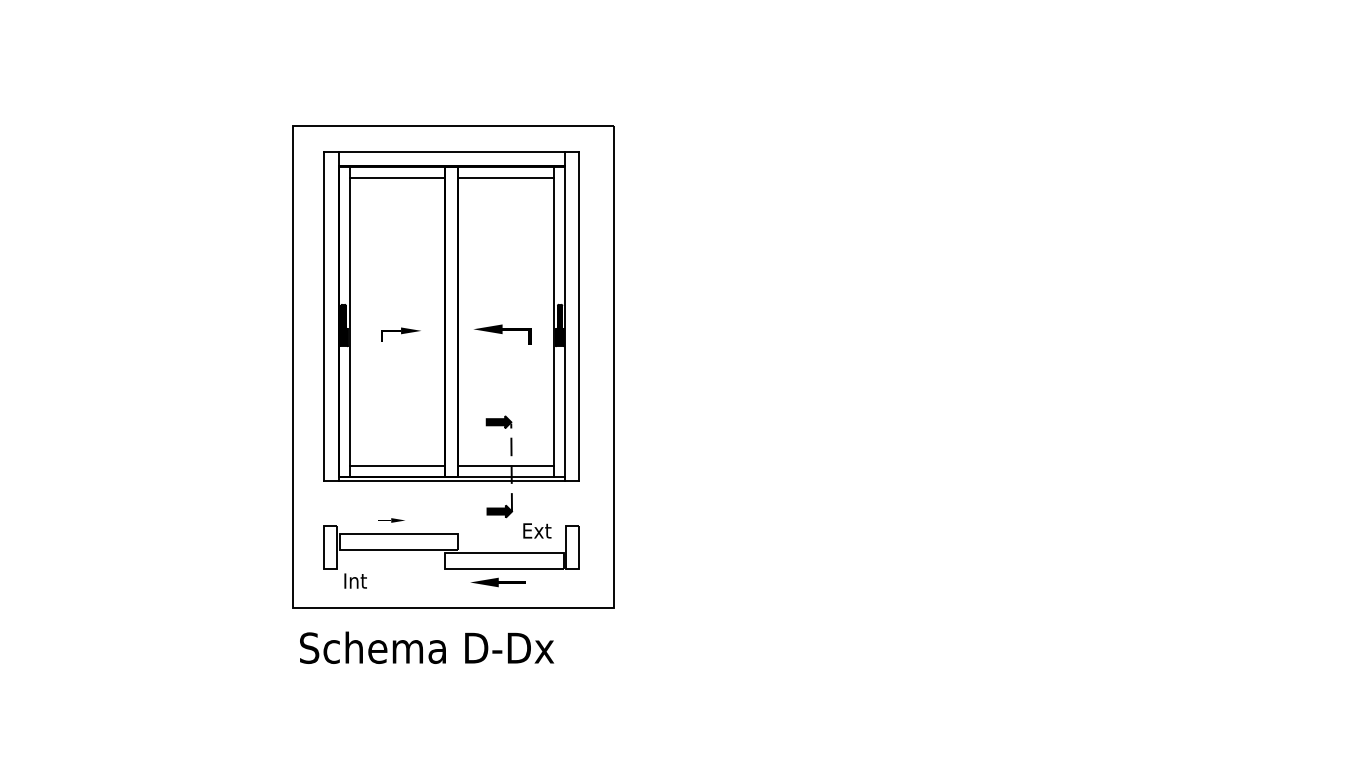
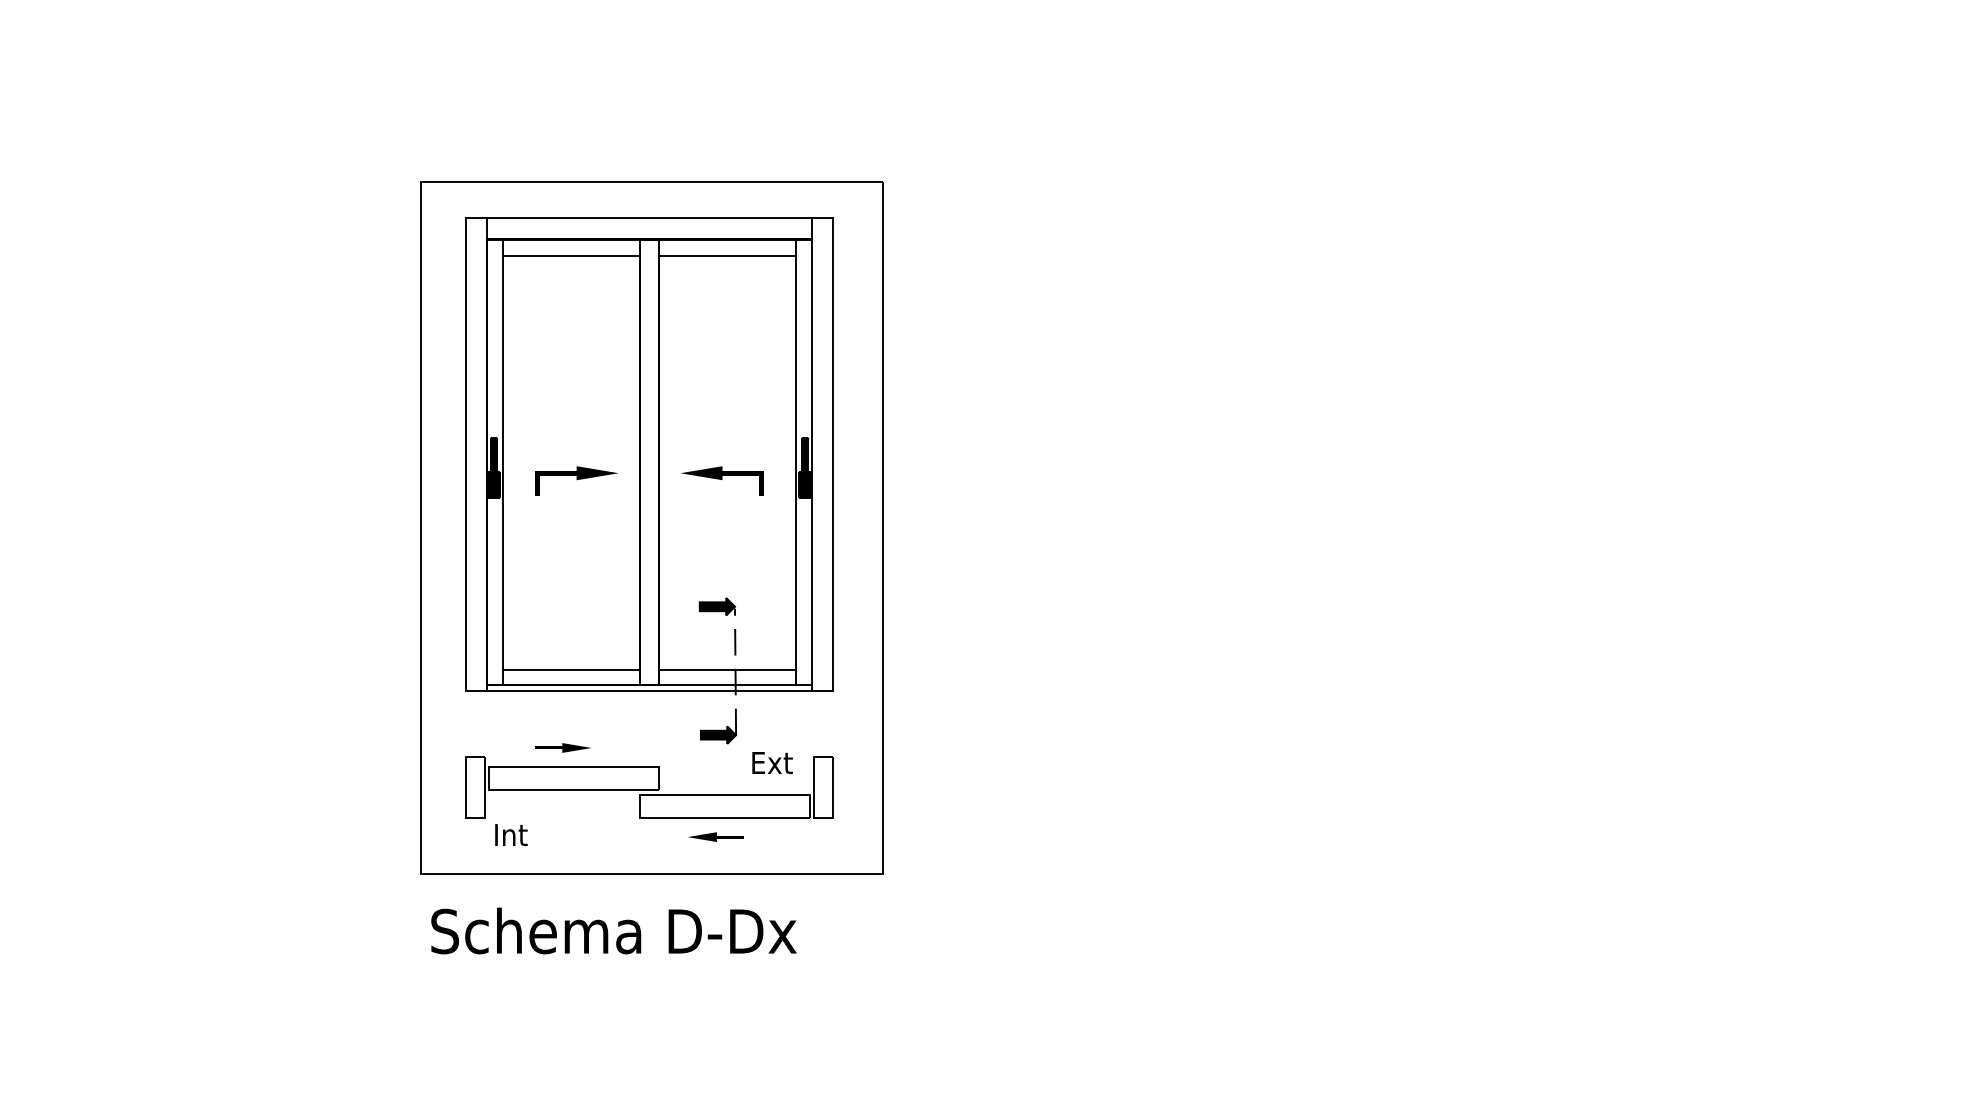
part: (400, 334) -> (575, 480), size x1.43
part: (391, 520) -> (562, 748), size x1.43
part: (498, 582) -> (716, 837), size x0.71

